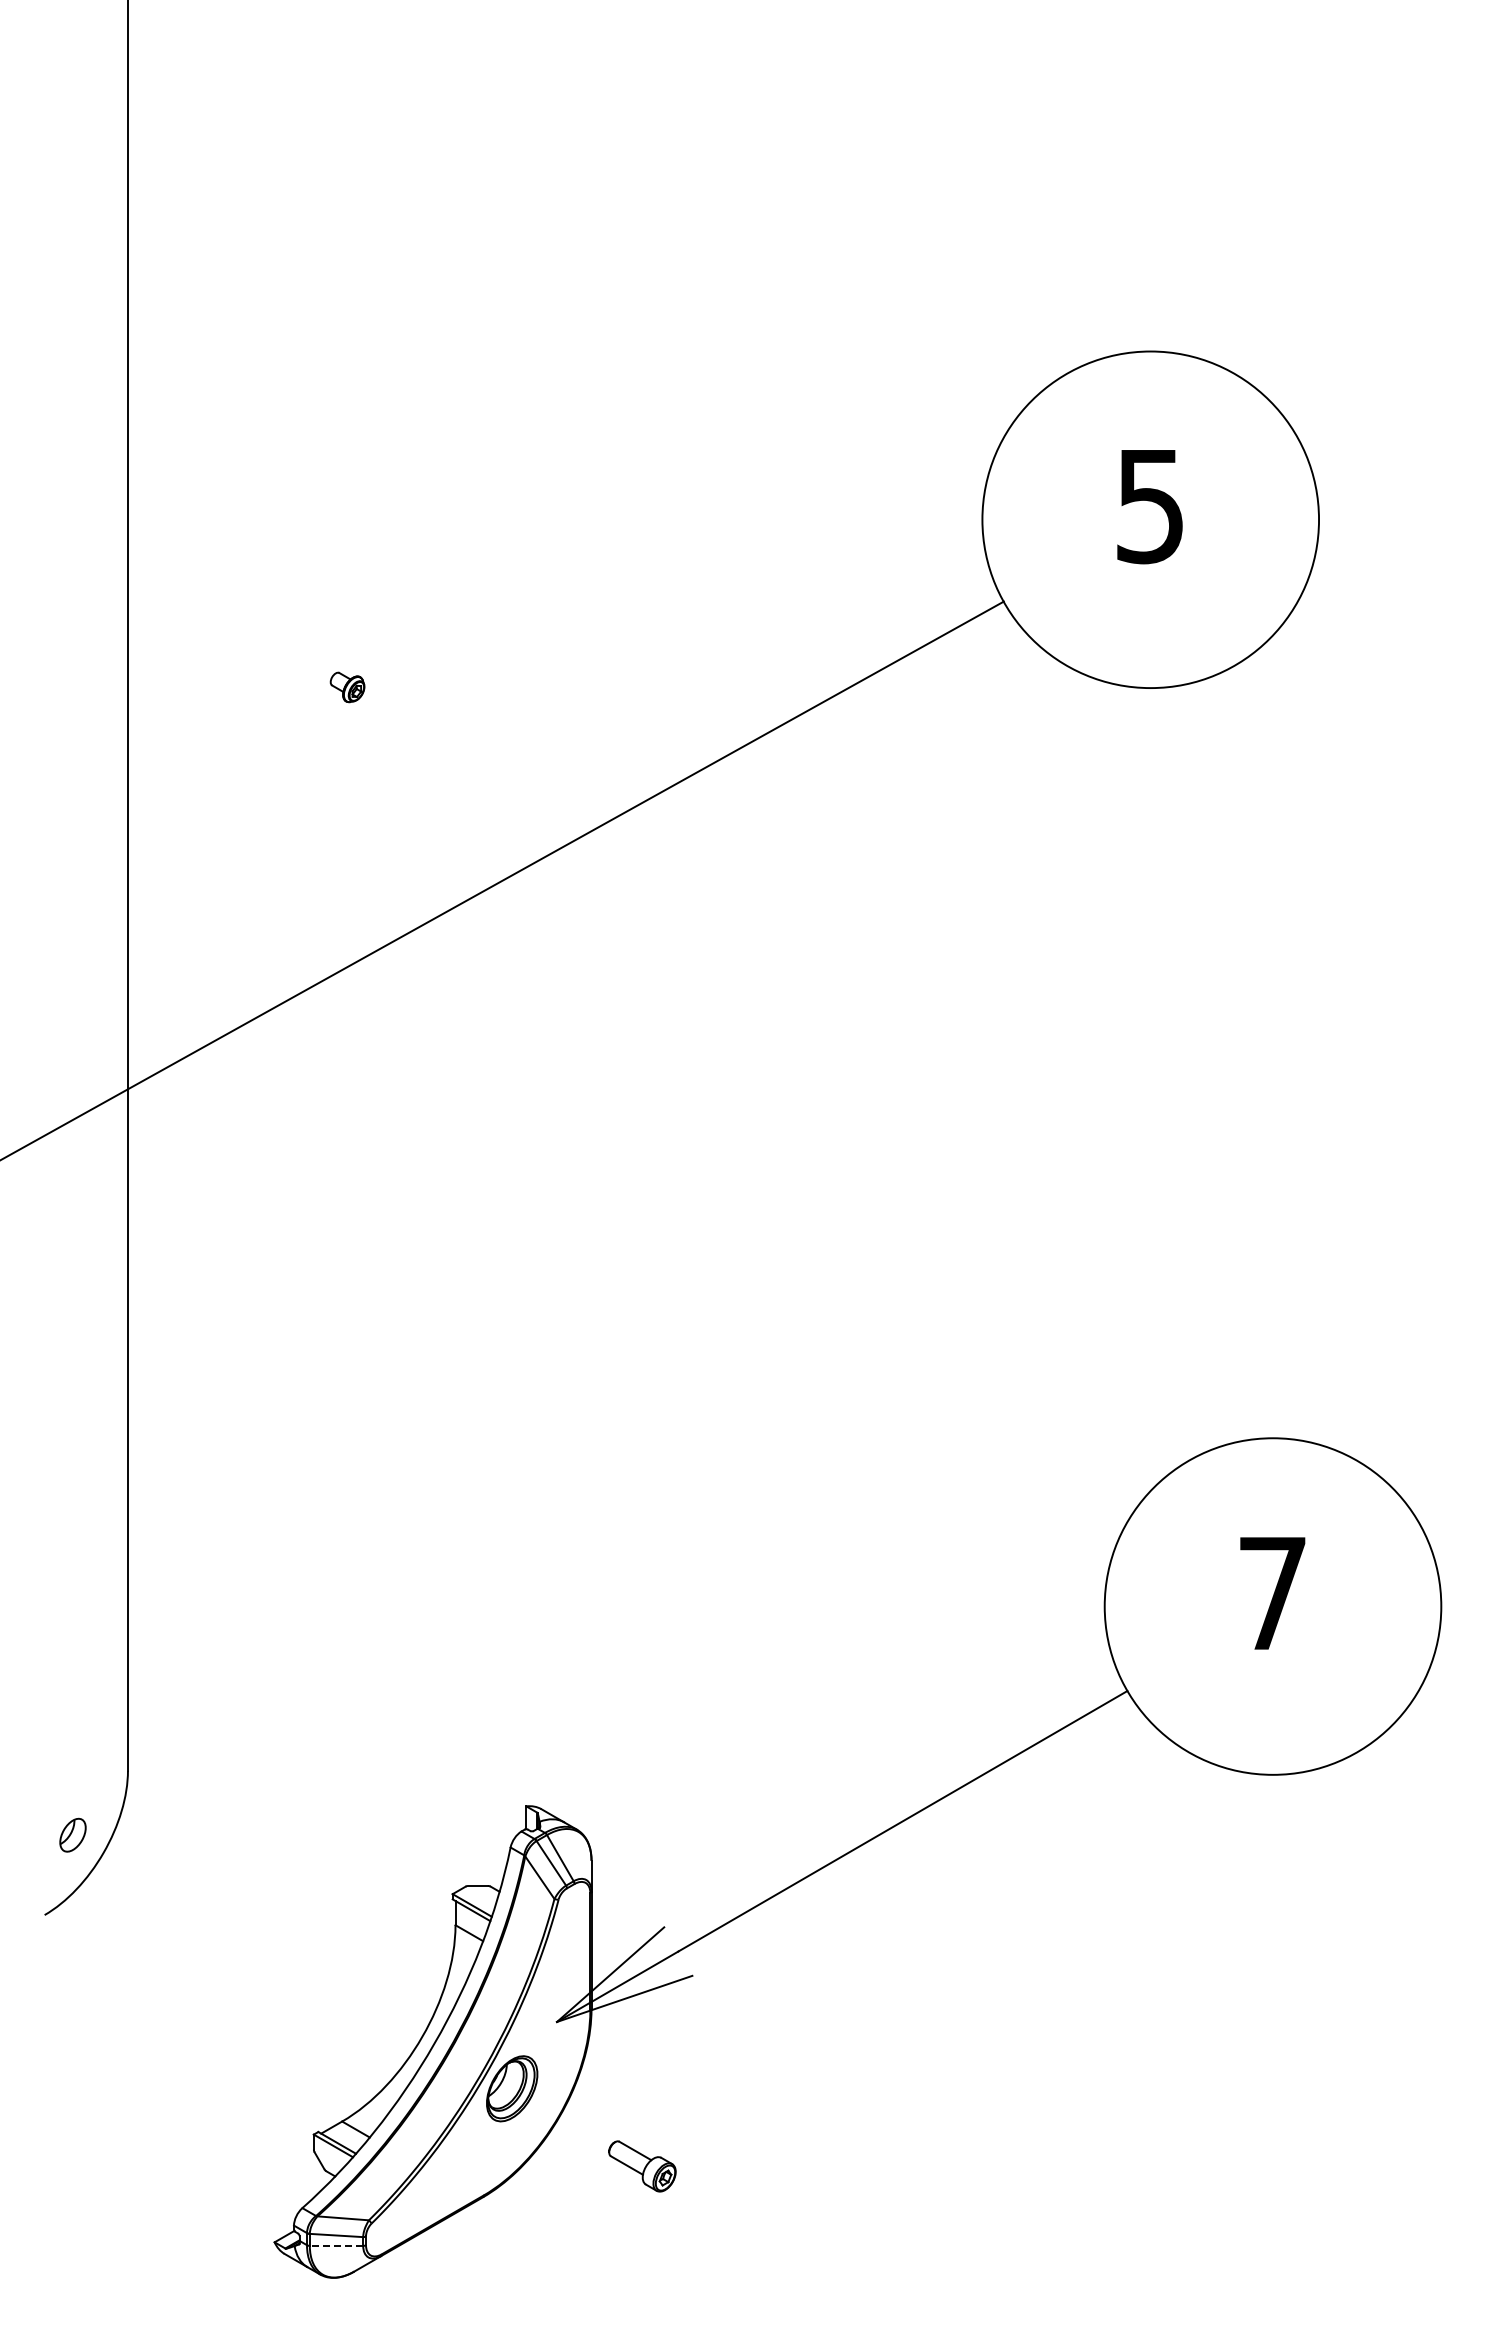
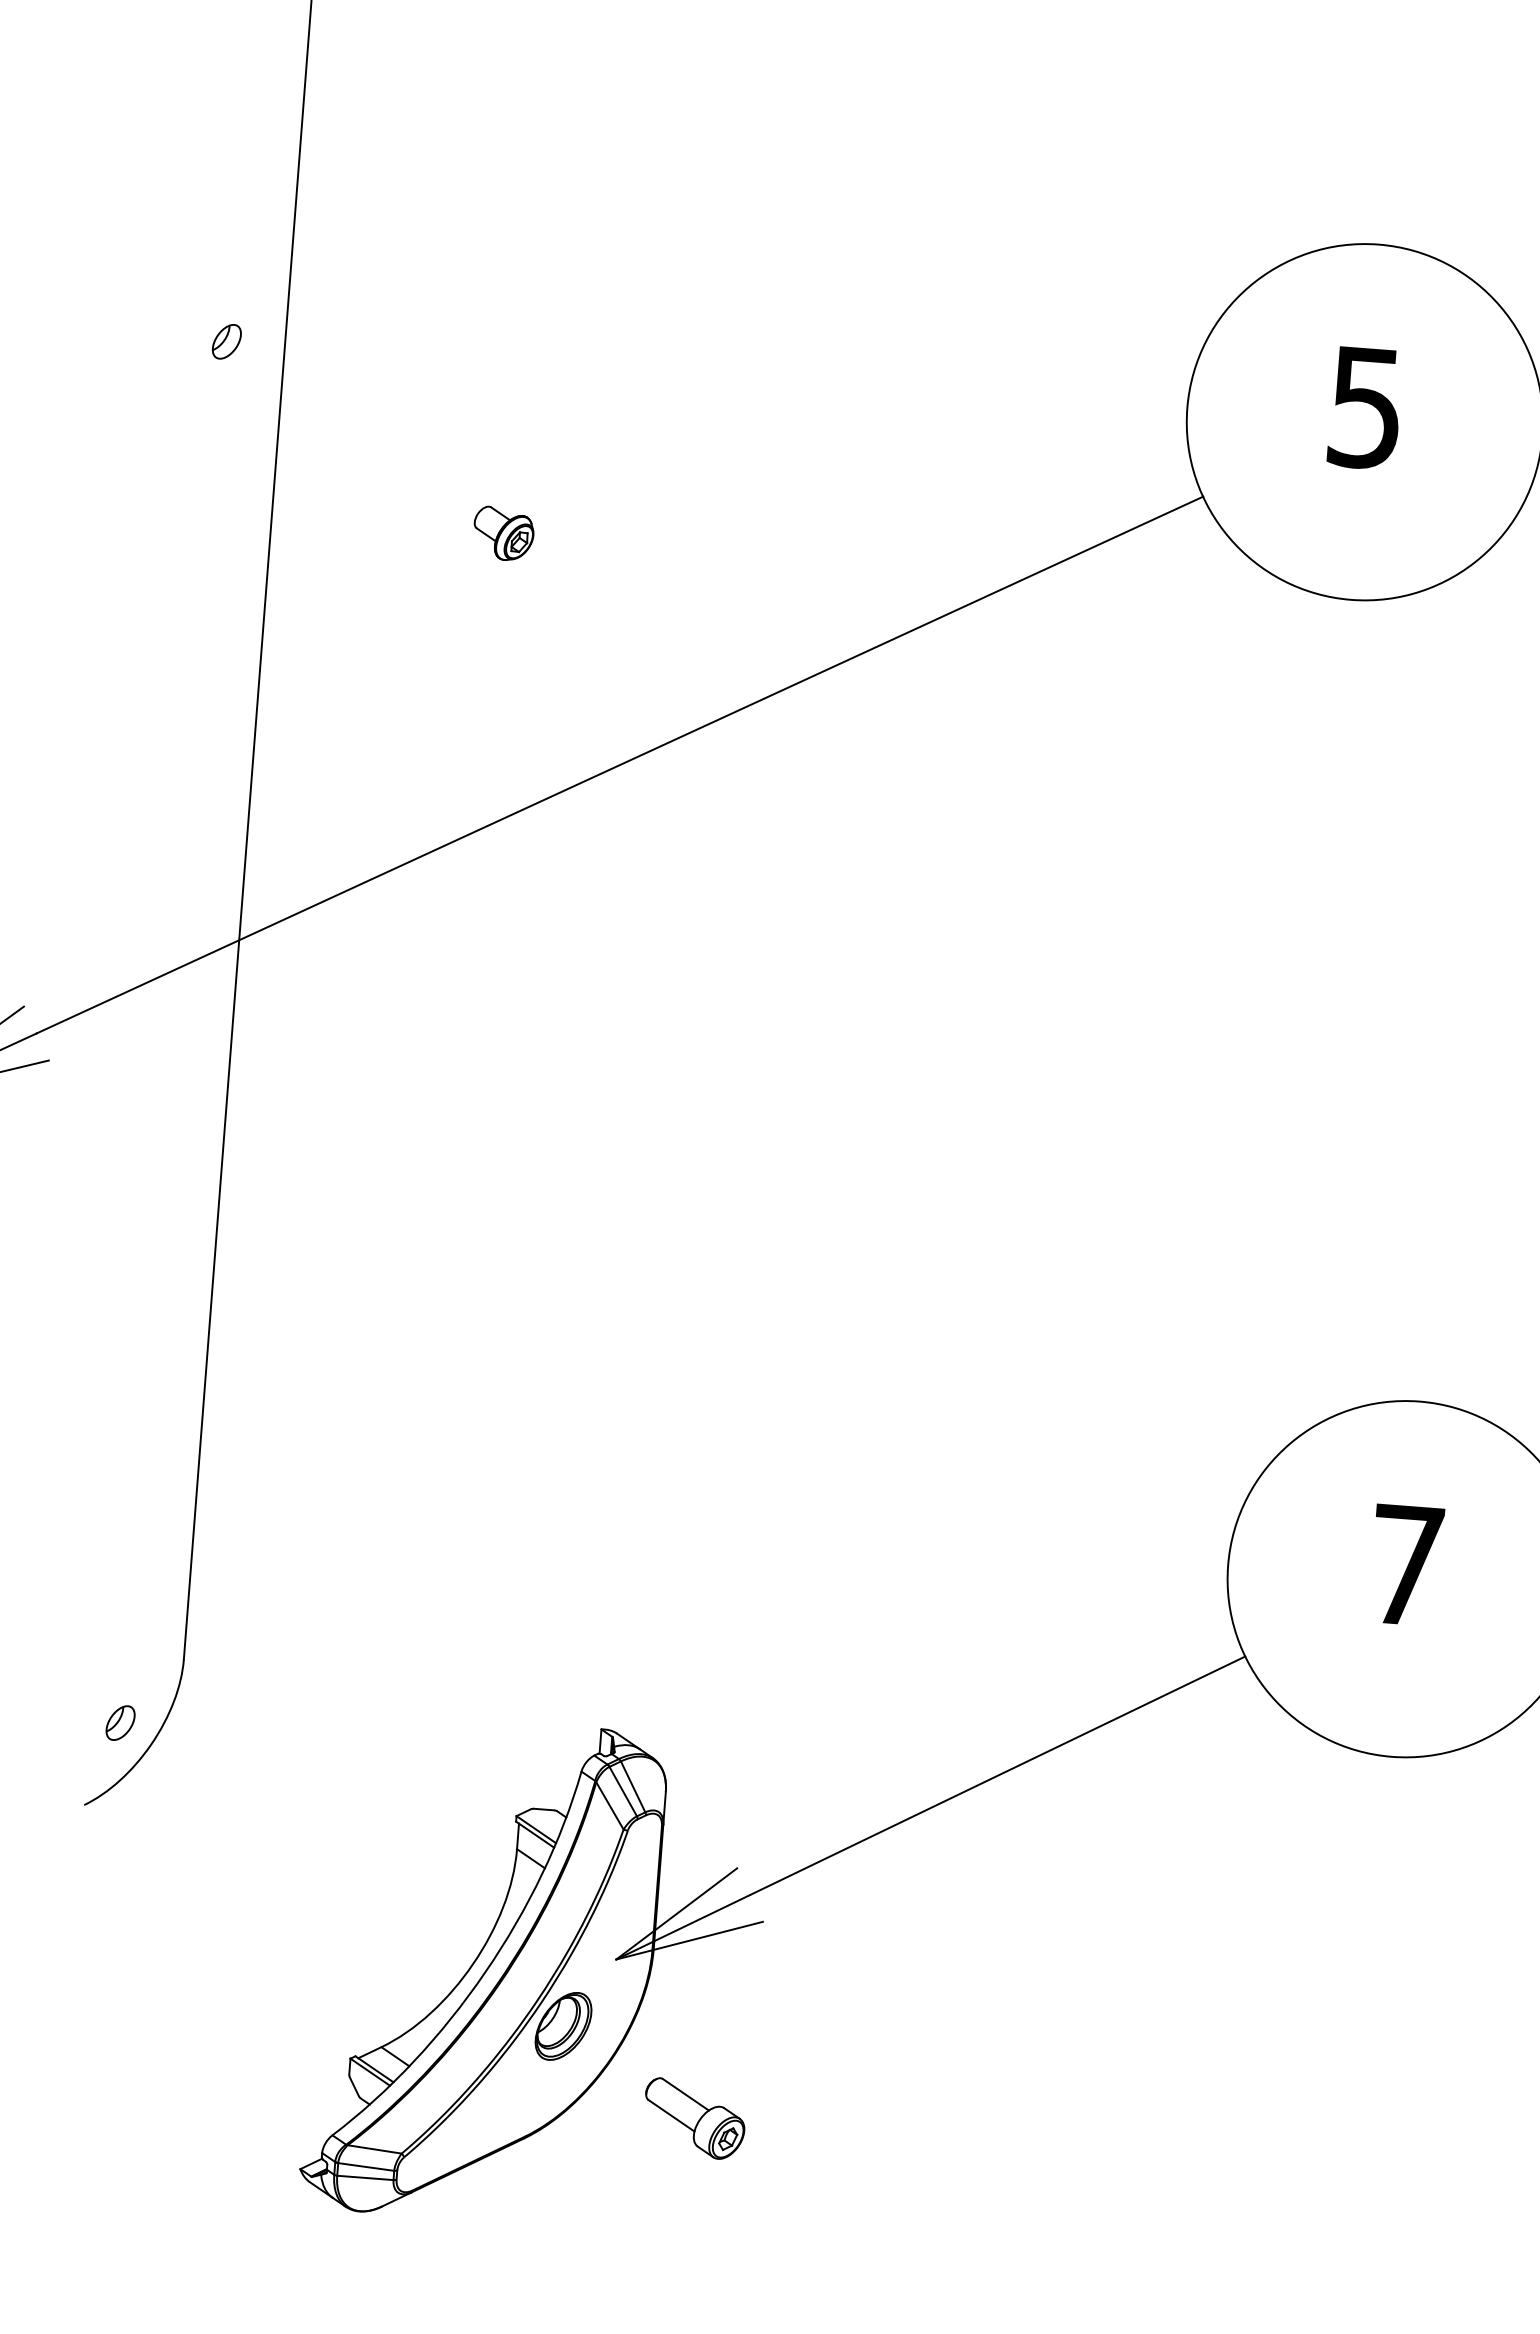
part: (72, 526) -> (226, 341), added
part: (347, 687) -> (503, 533), size x1.67
part: (642, 2166) -> (694, 2119), size x1.43
line: (336, 2245) -> (365, 2177), dashed -> solid

